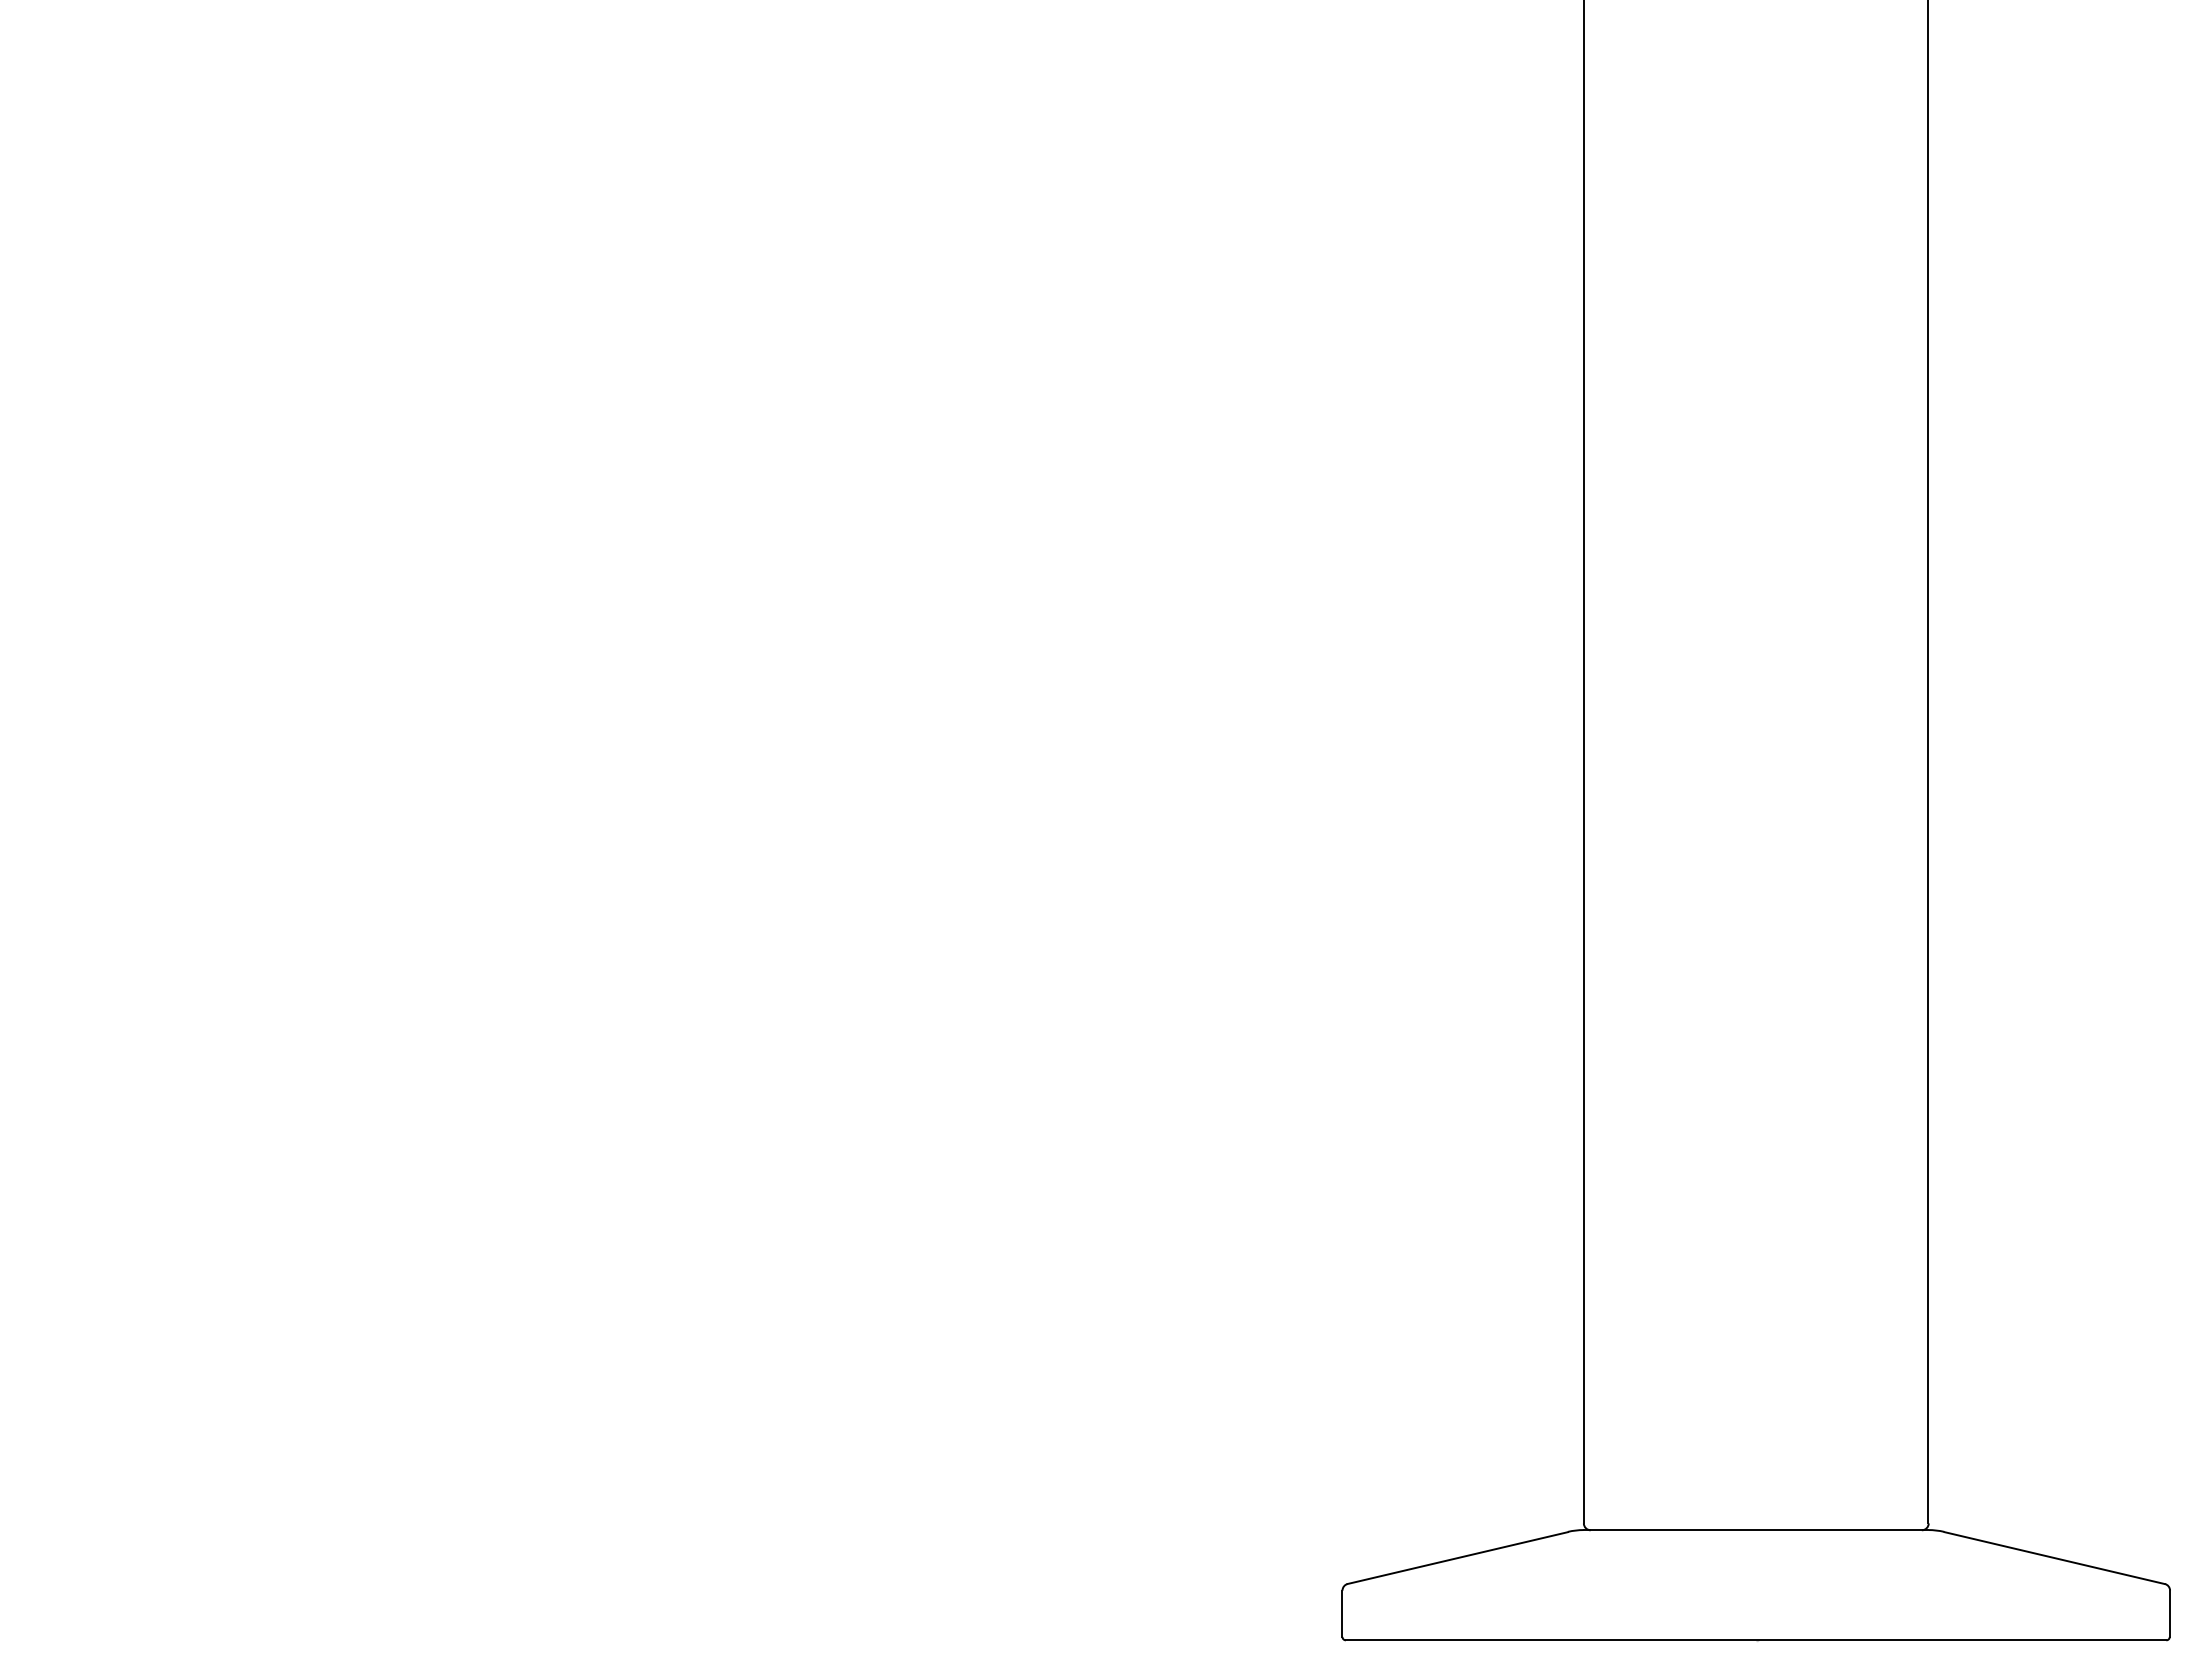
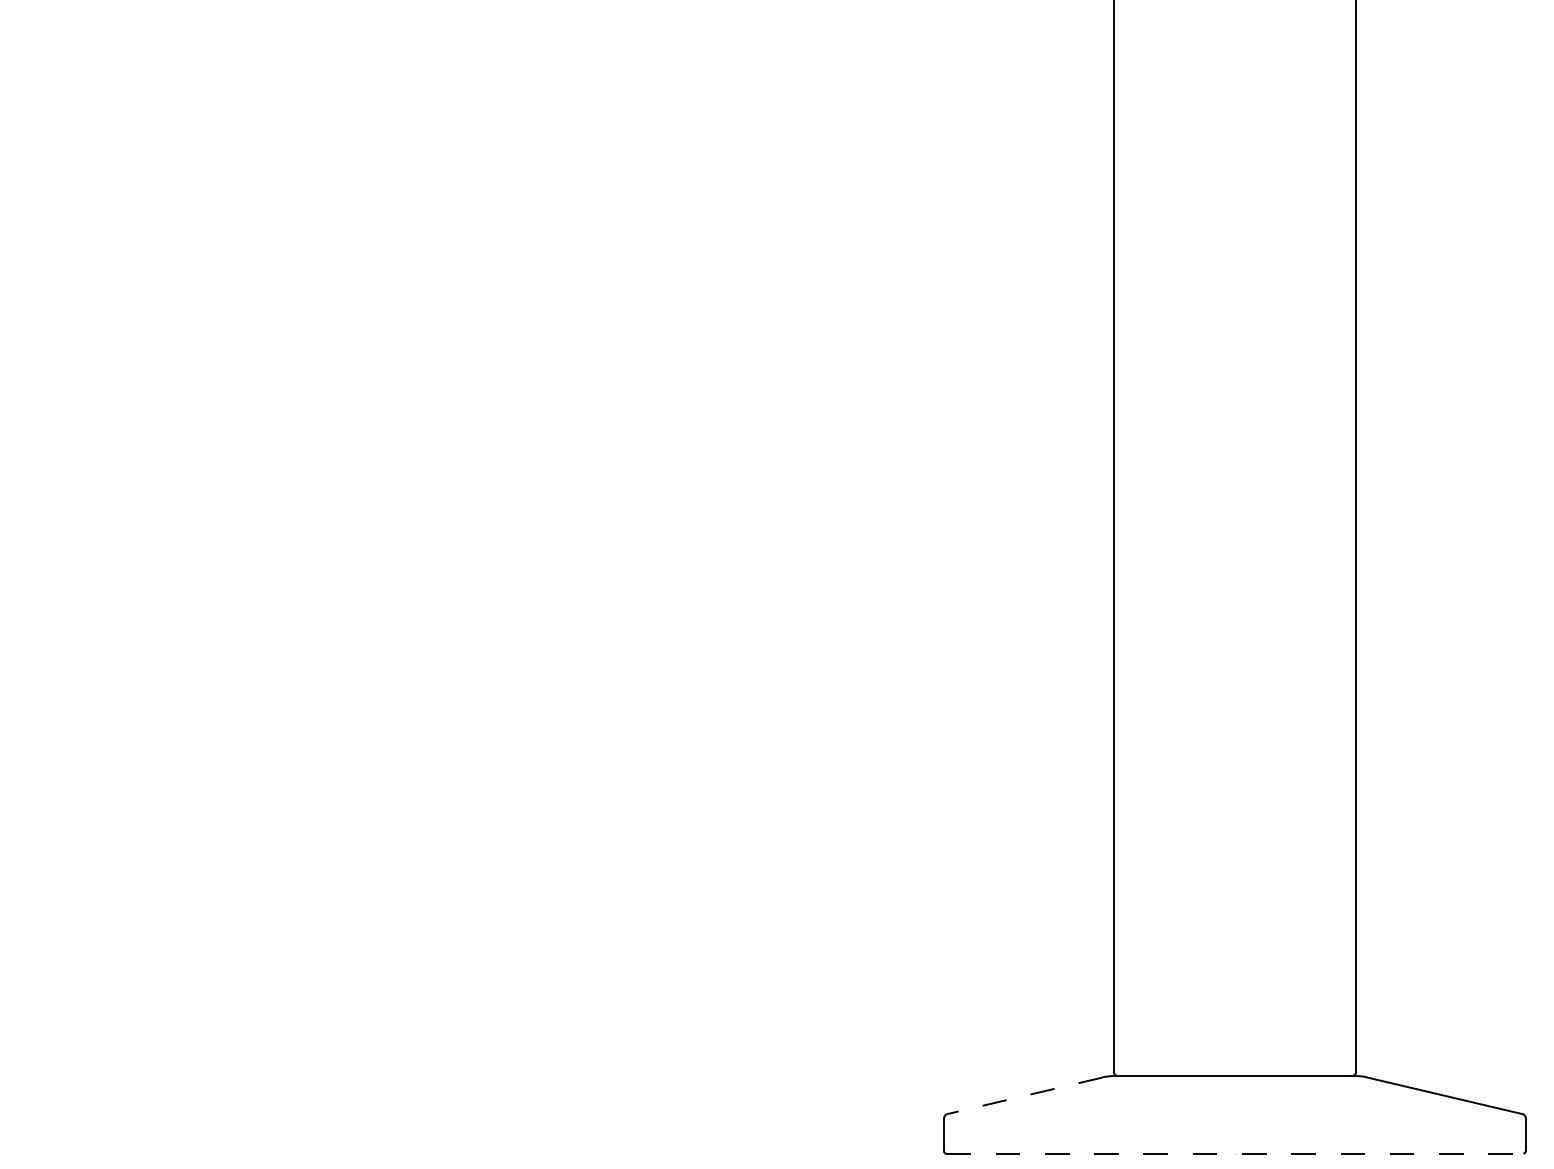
line: (1457, 1558) -> (1024, 1096), solid -> dashed
line: (1756, 1640) -> (1235, 1153), solid -> dashed

